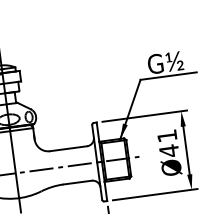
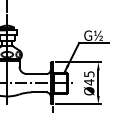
text: (167, 136) -> (89, 74), Ø41 -> Ø45

